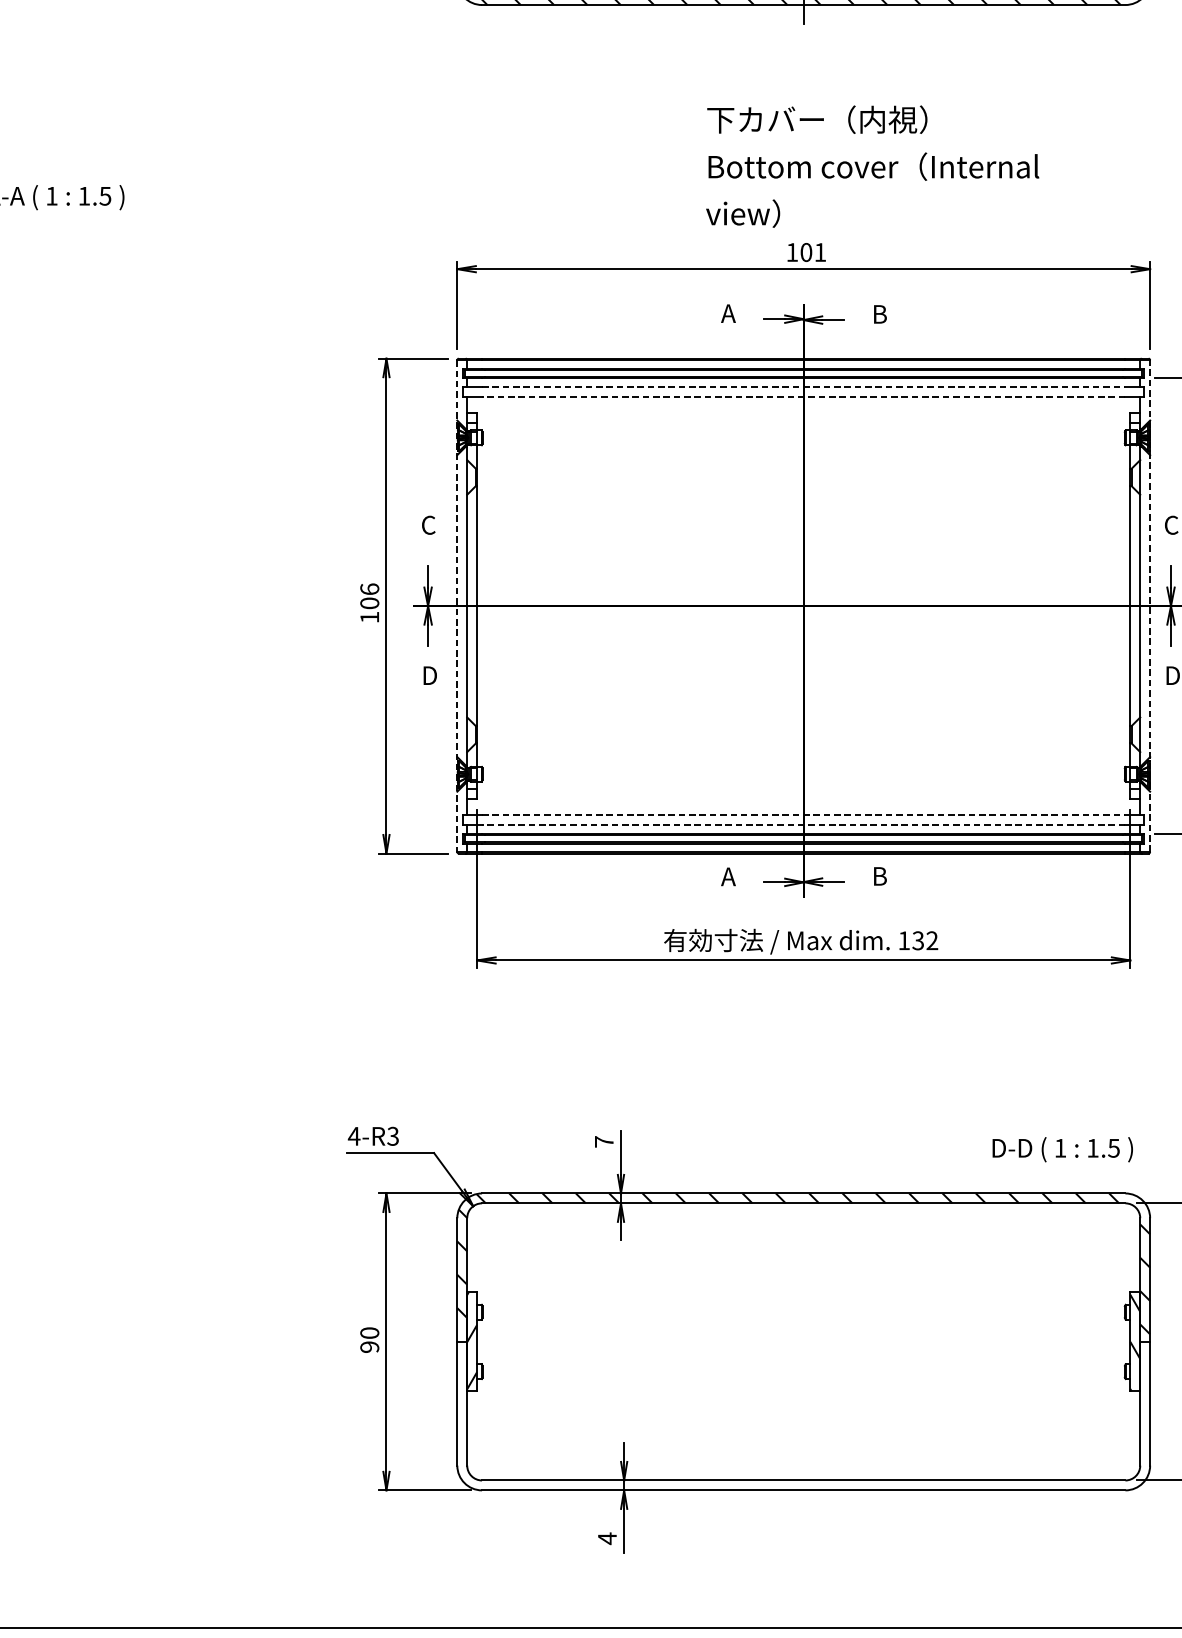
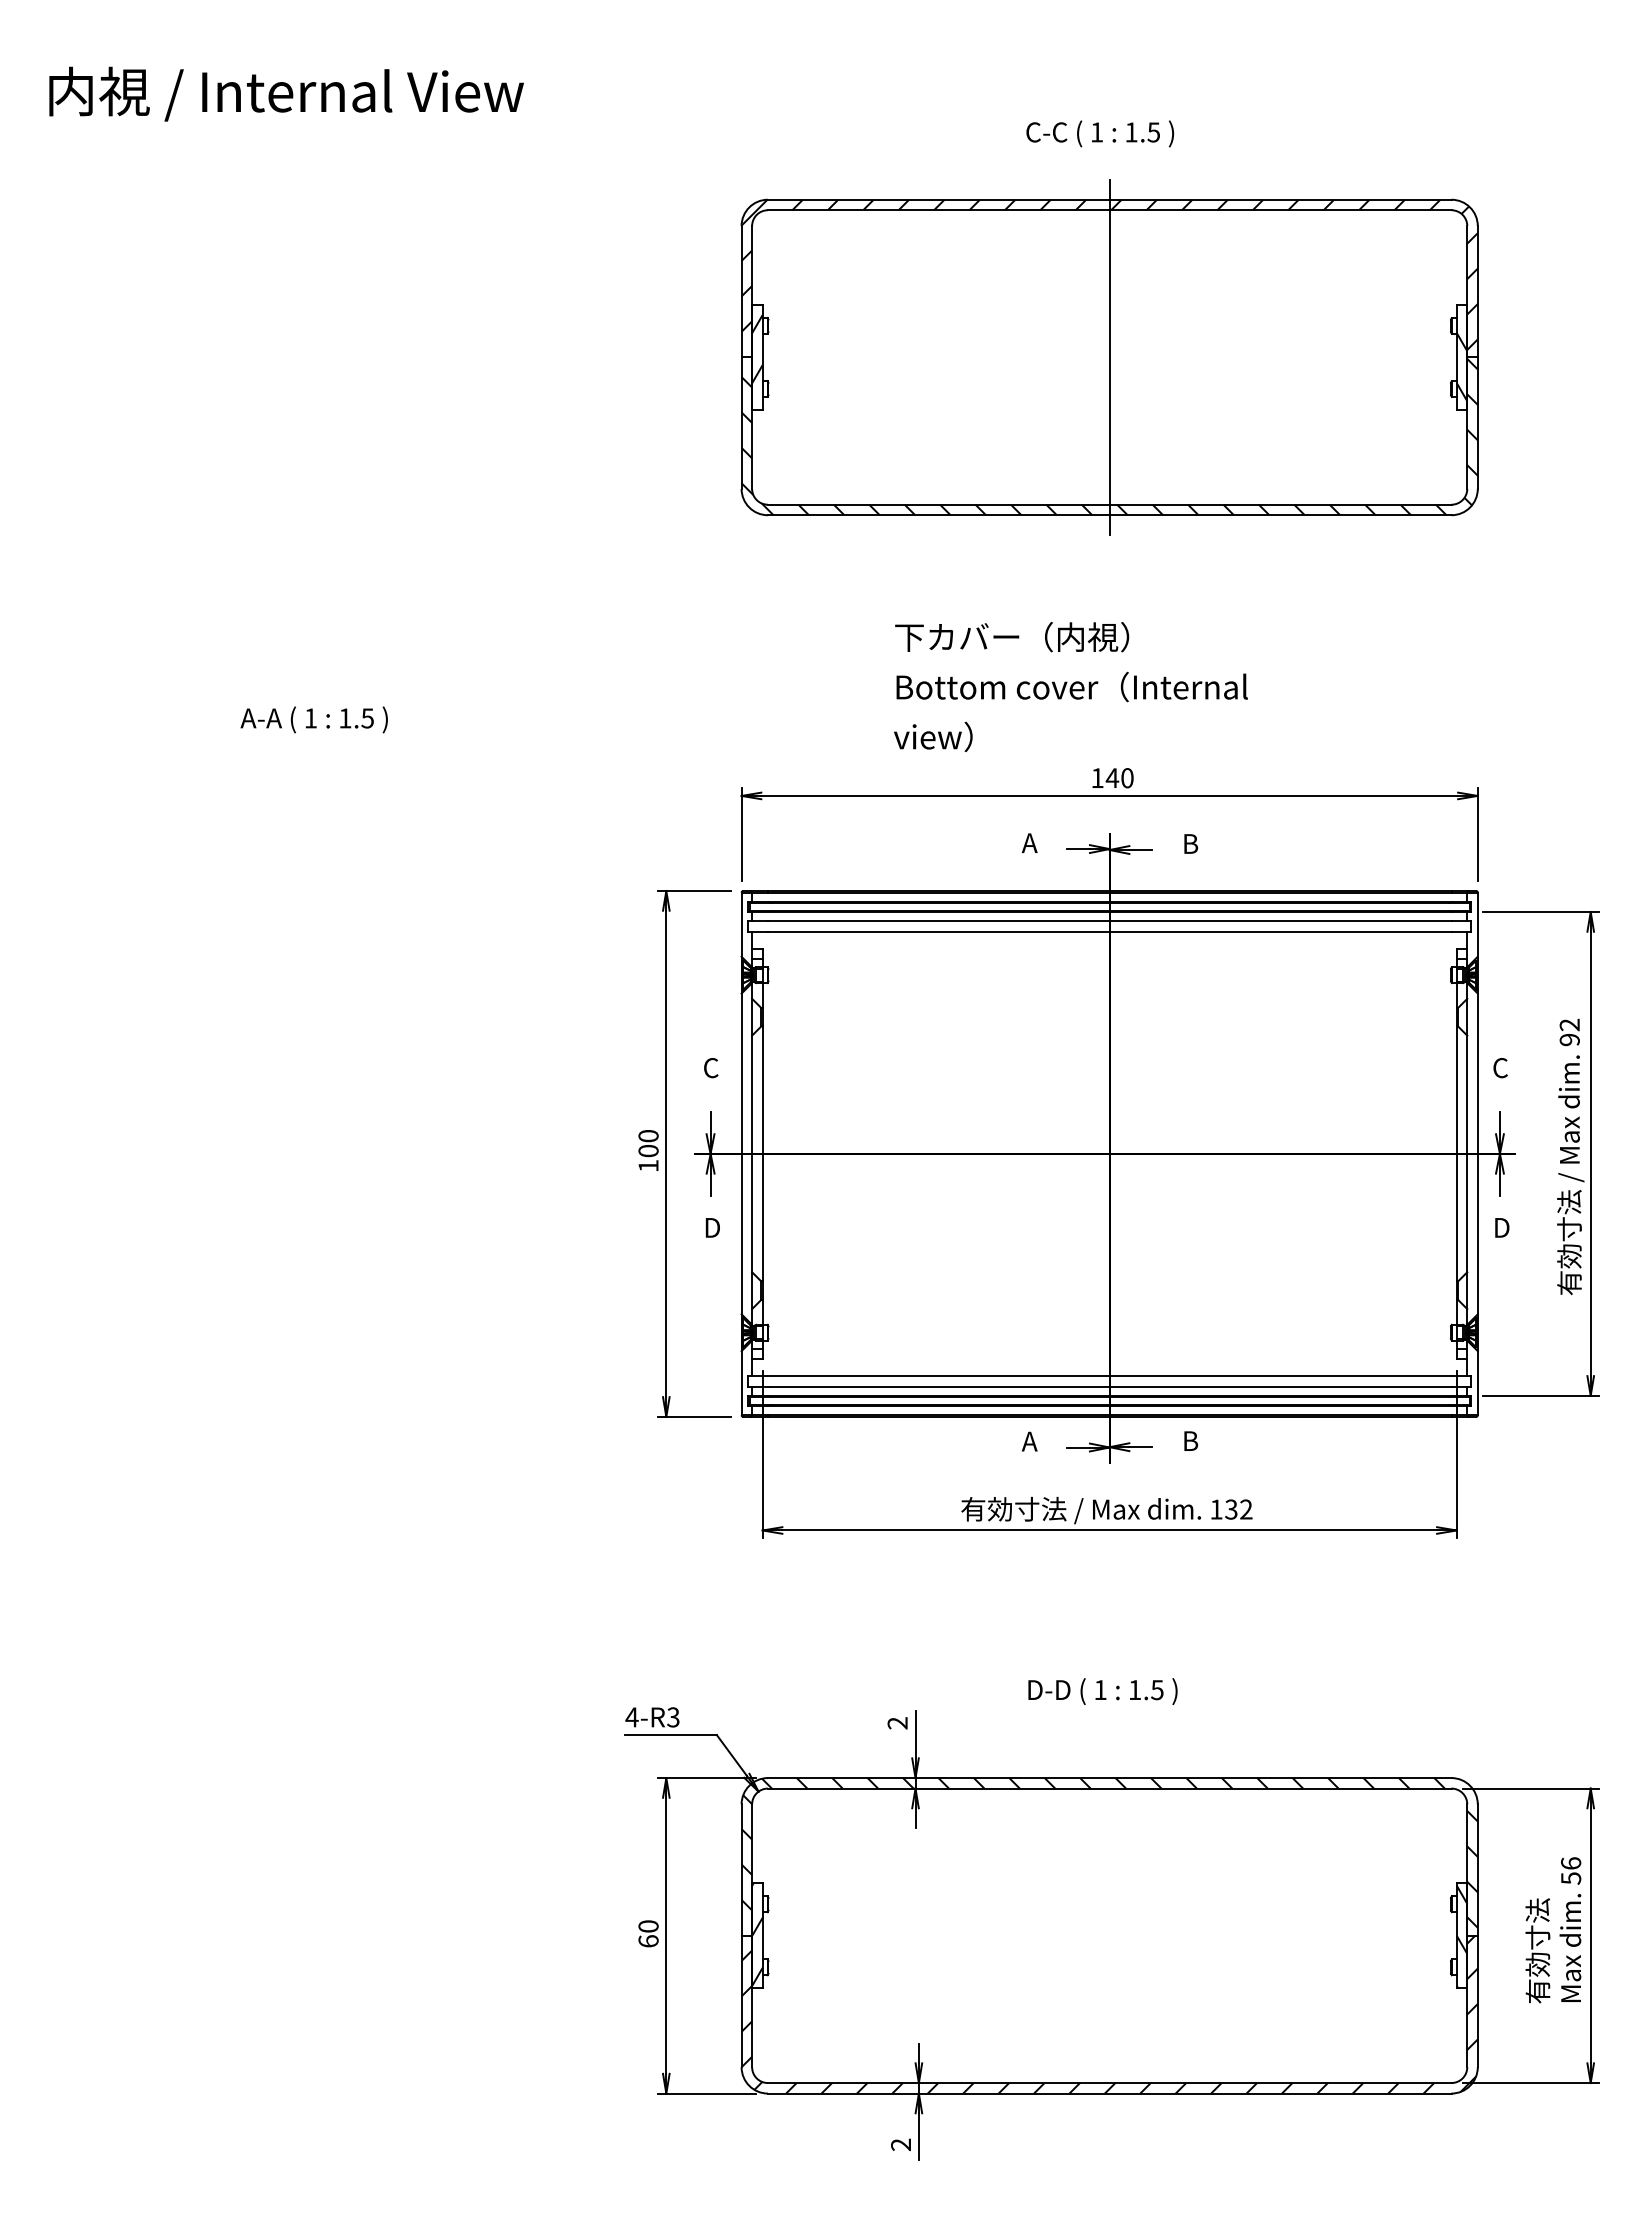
text: (872, 166) -> (1070, 686), moved
text: (812, 252) -> (1119, 778), 101 -> 140
line: (803, 387) -> (1109, 921), dashed -> solid
line: (803, 396) -> (1109, 931), dashed -> solid
text: (369, 588) -> (648, 1135), 106 -> 100
line: (1149, 605) -> (1477, 1153), dashed -> solid
line: (457, 606) -> (741, 1154), dashed -> solid
line: (803, 815) -> (1109, 1376), dashed -> solid
line: (803, 824) -> (1109, 1386), dashed -> solid
text: (604, 1142) -> (897, 1723), 7 -> 2
text: (1062, 1149) -> (1102, 1691), moved
text: (369, 1347) -> (648, 1941), 90 -> 60
hatch: (803, 1415) -> (1109, 2014), added
text: (606, 1538) -> (900, 2144), 4 -> 2

